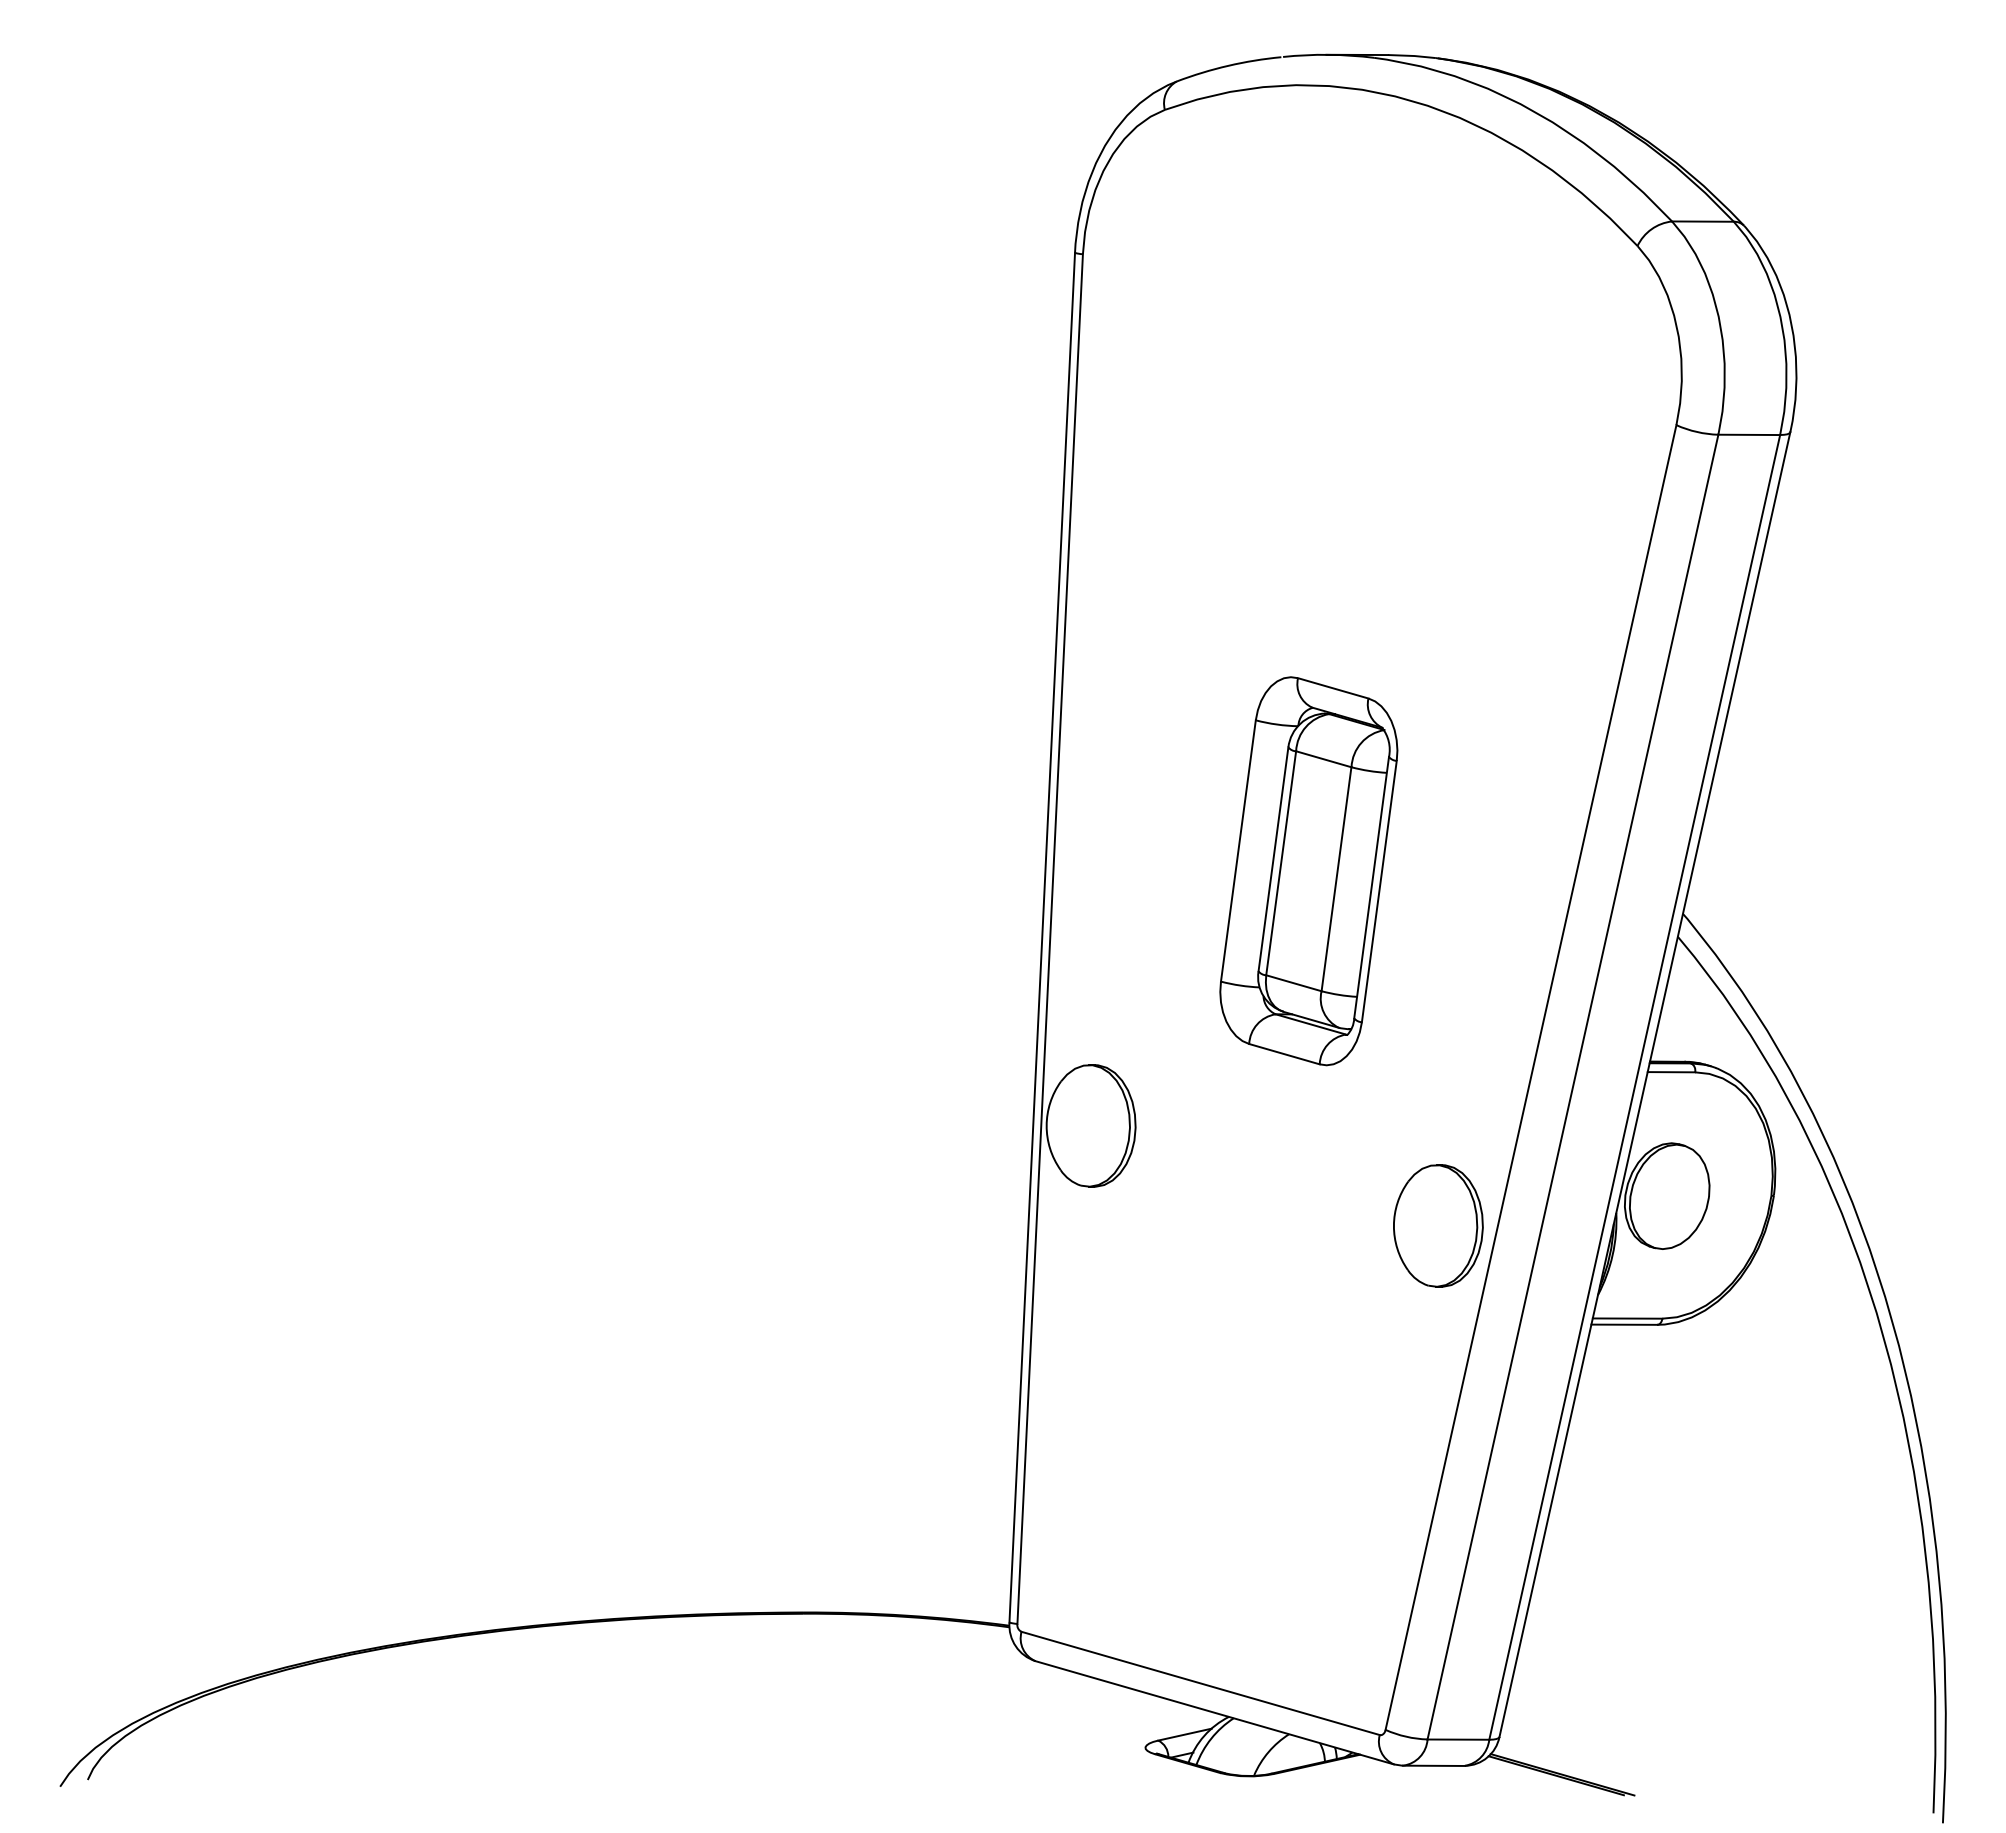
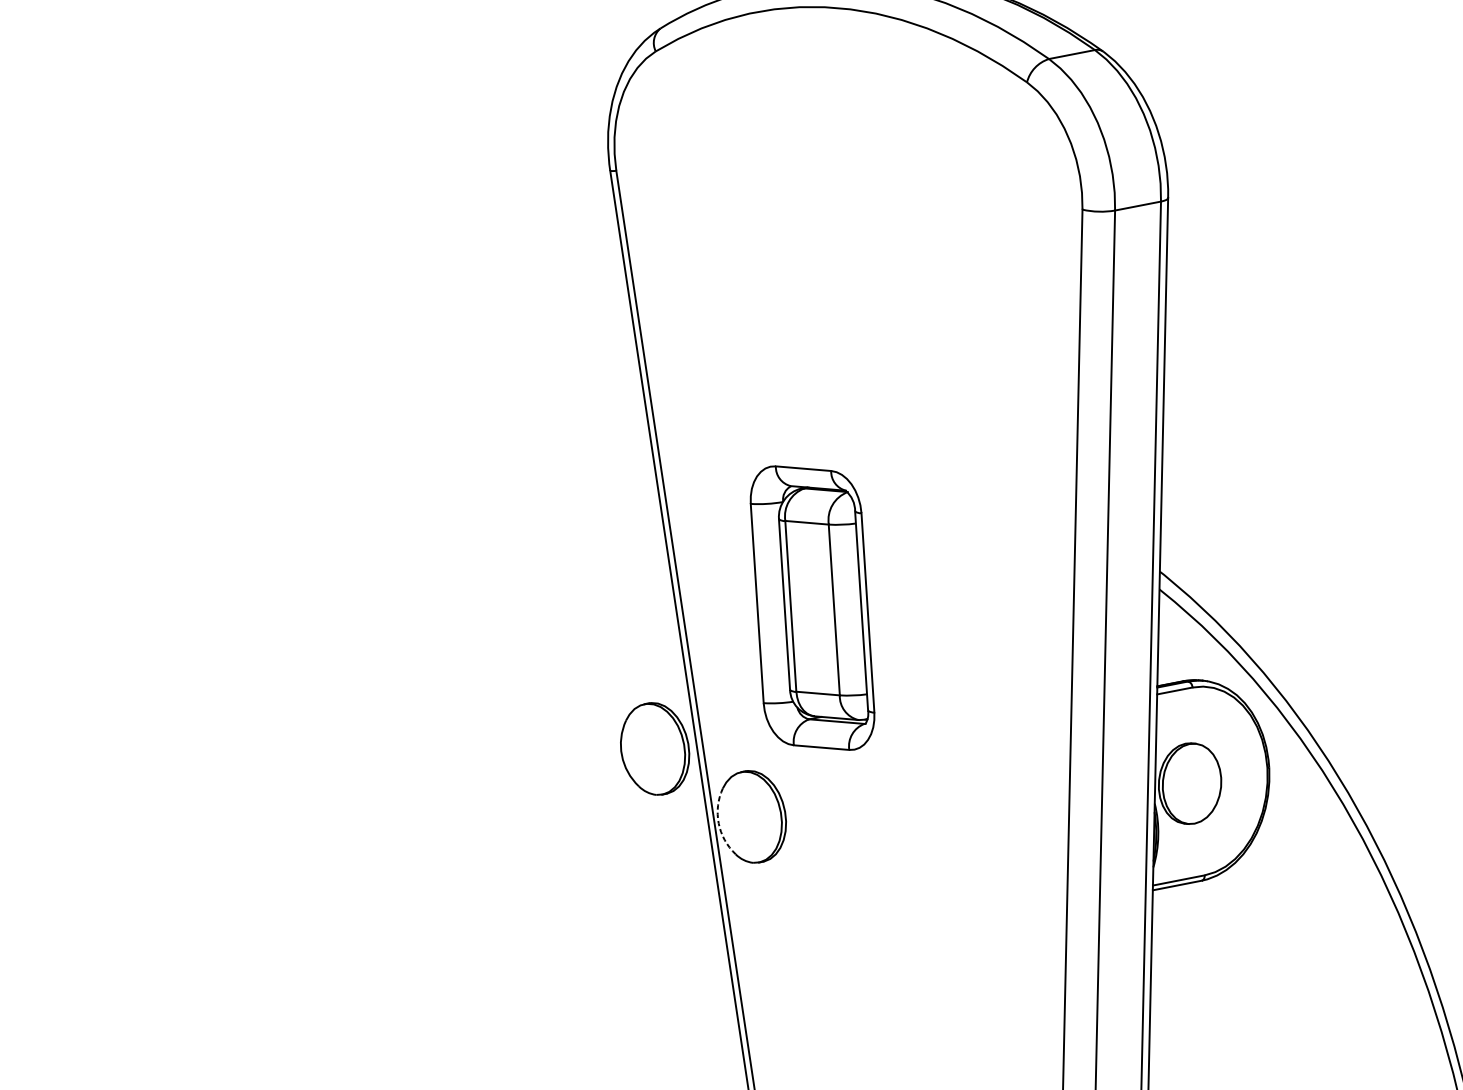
part: (1308, 871) -> (812, 608), moved
arc: (1046, 1125) -> (718, 823), solid -> dashed
part: (1438, 1225) -> (655, 748), moved

